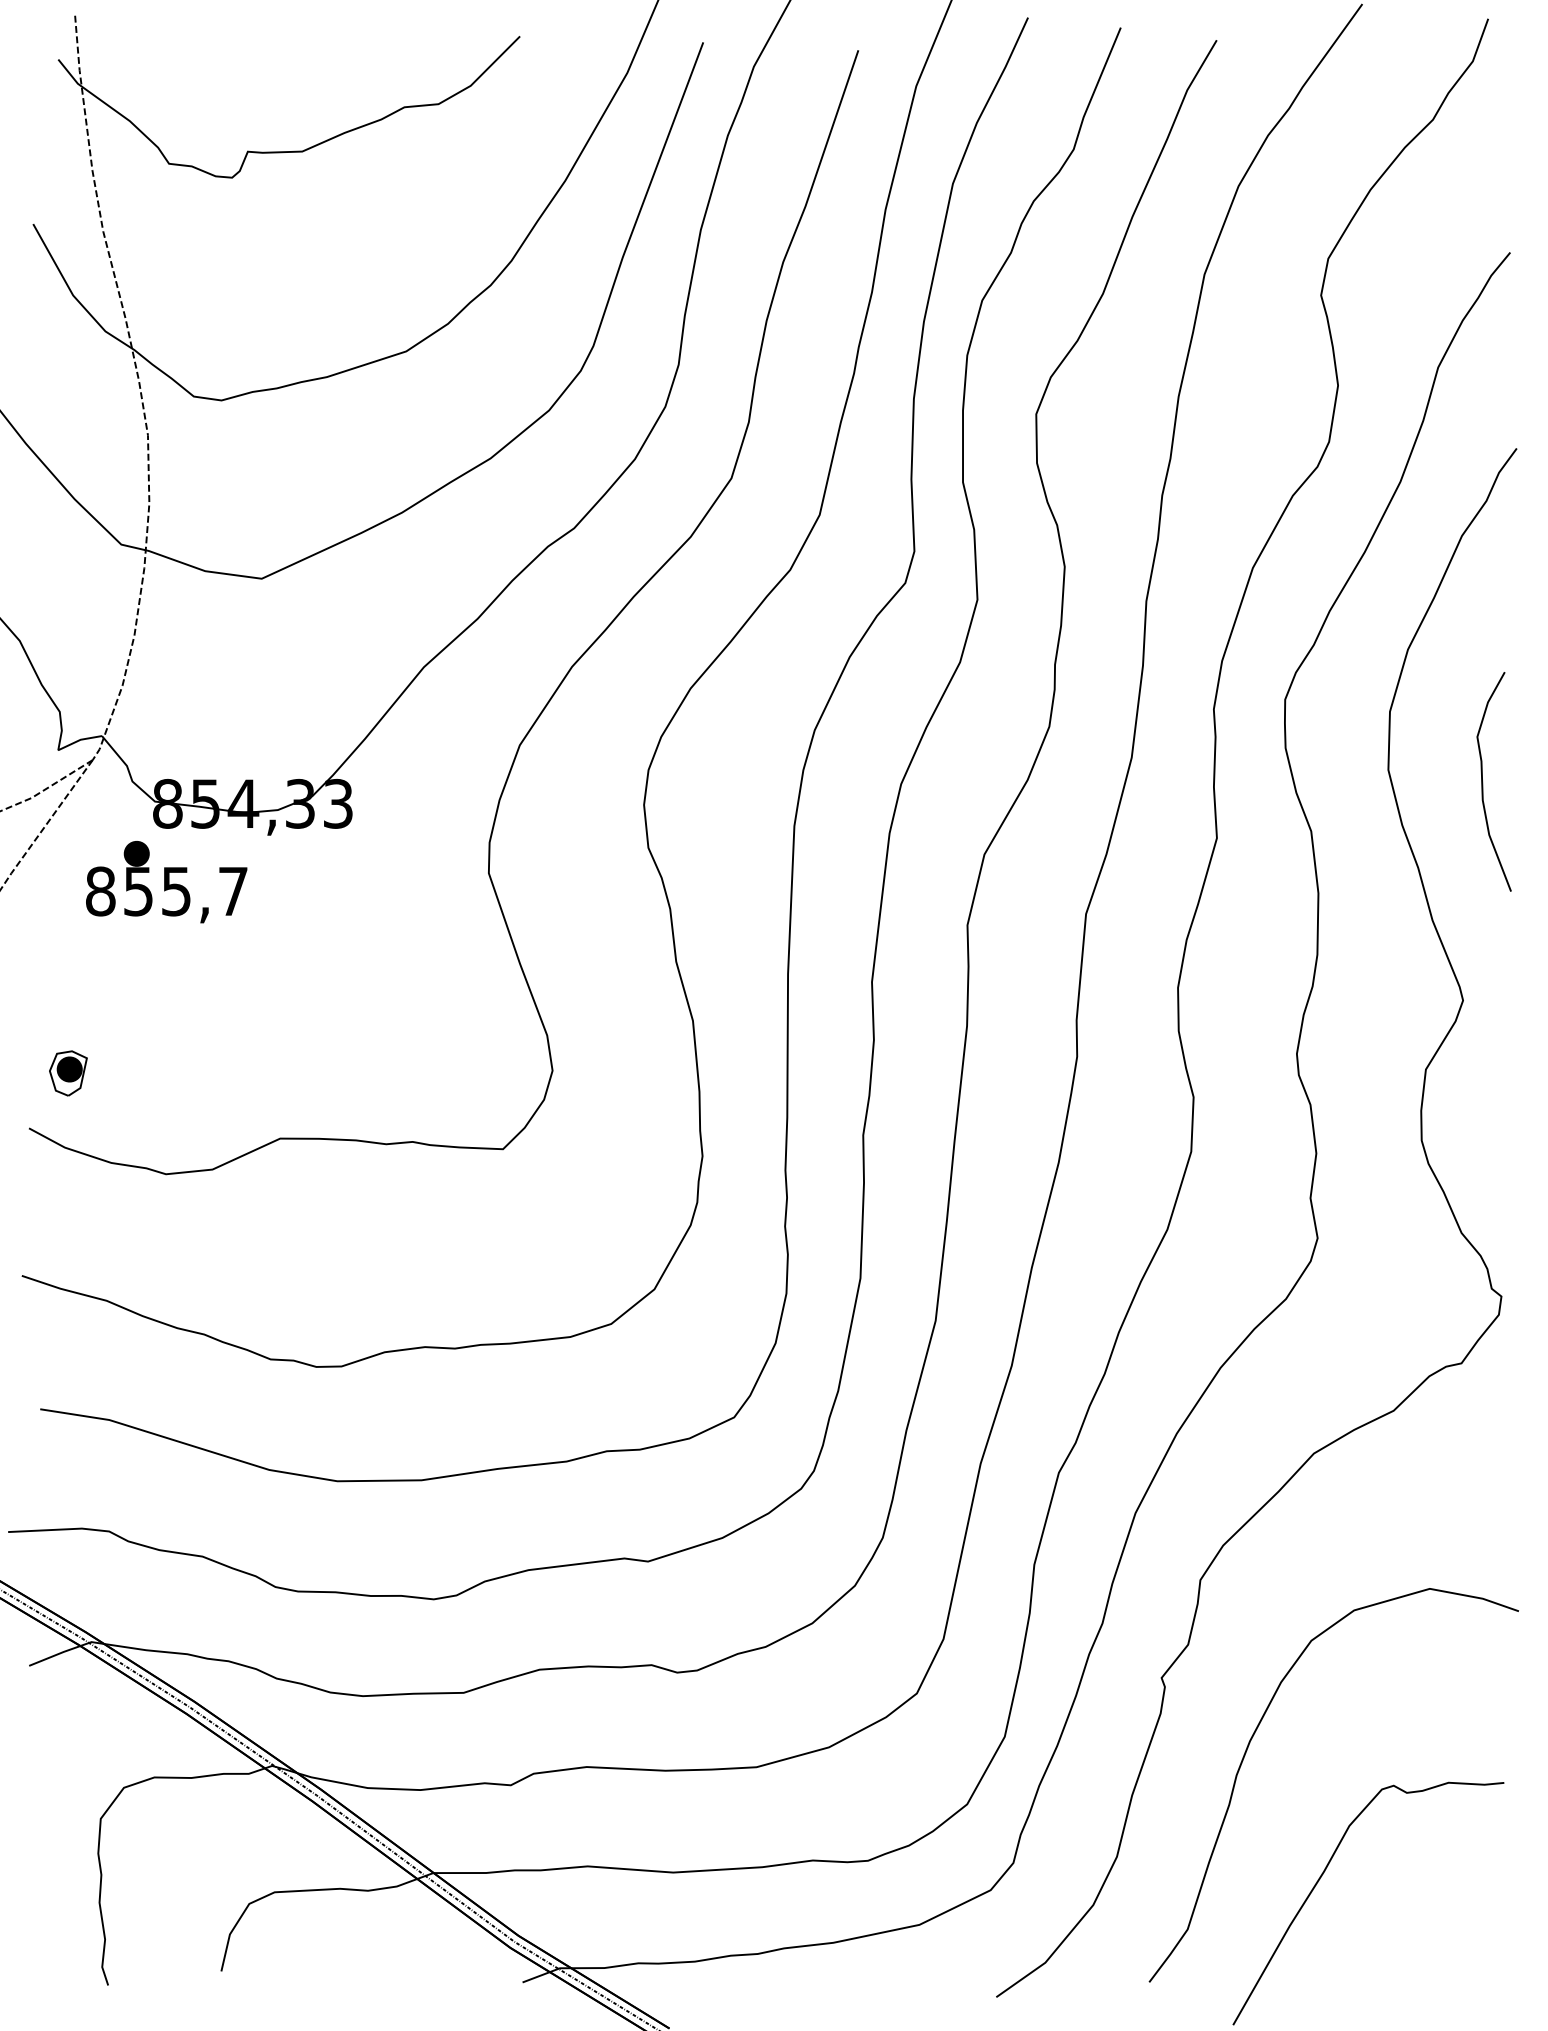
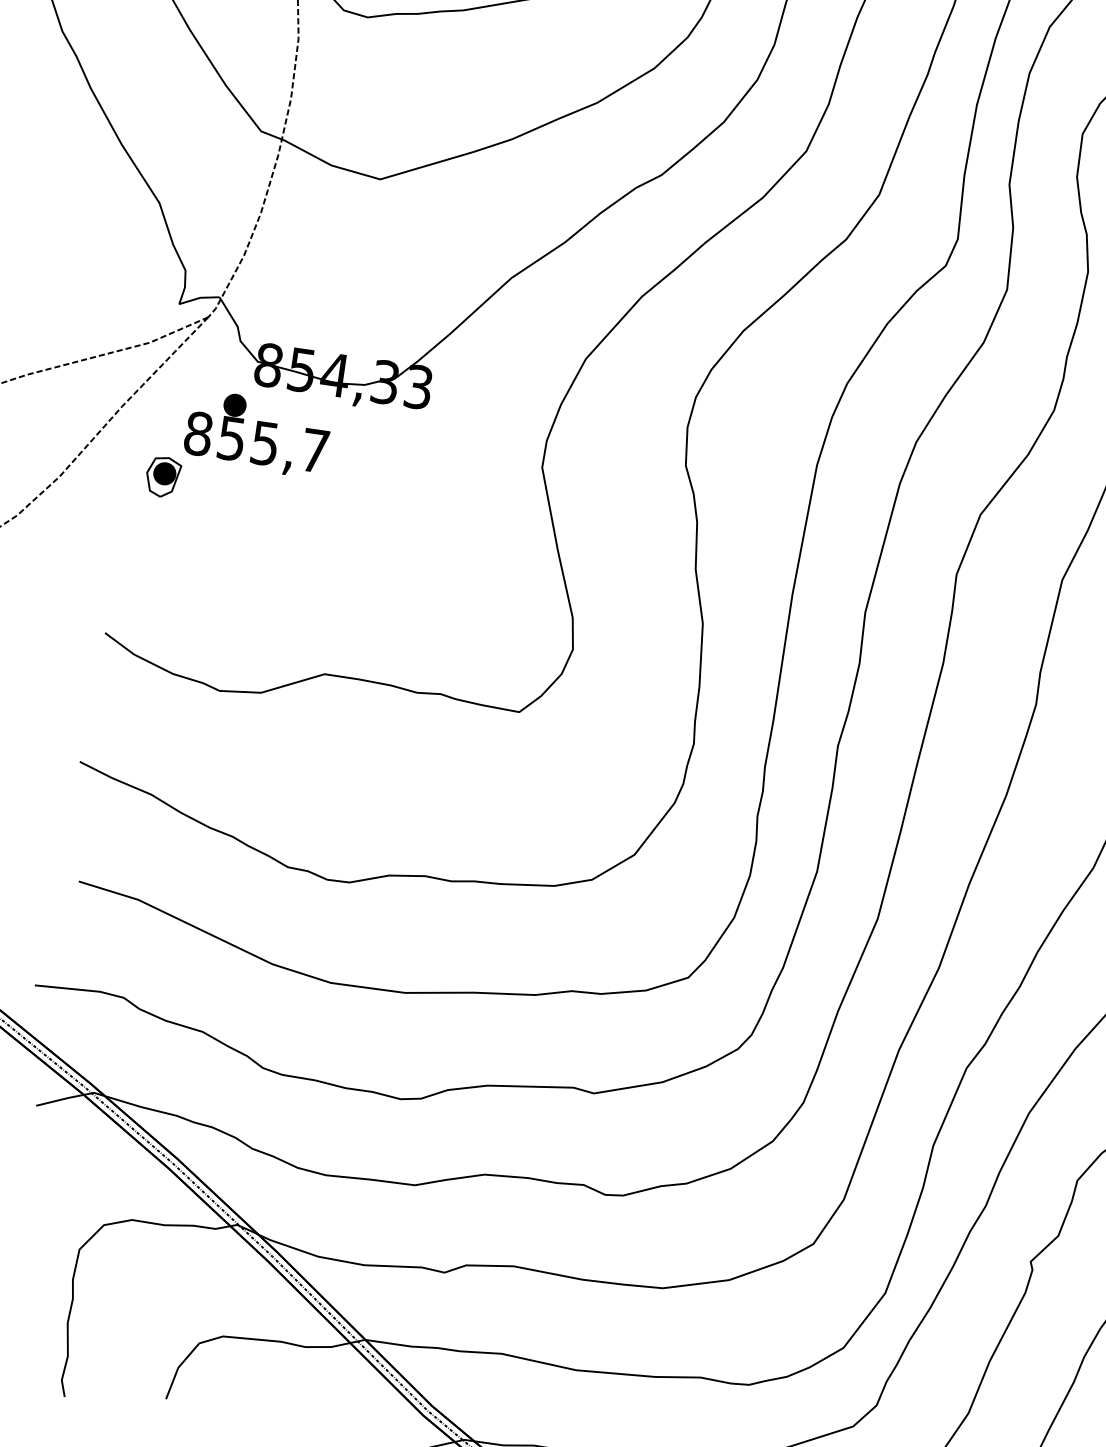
part: (68, 1073) -> (163, 477), moved

